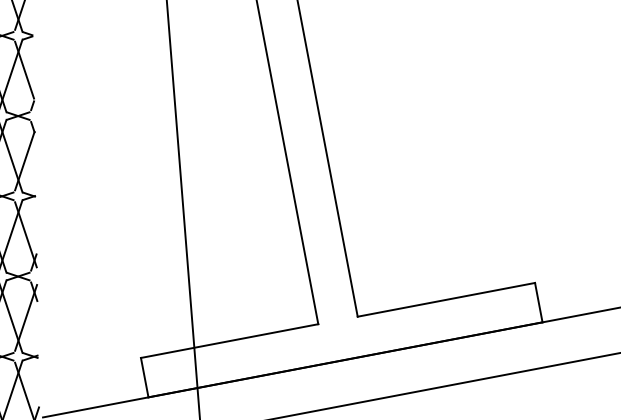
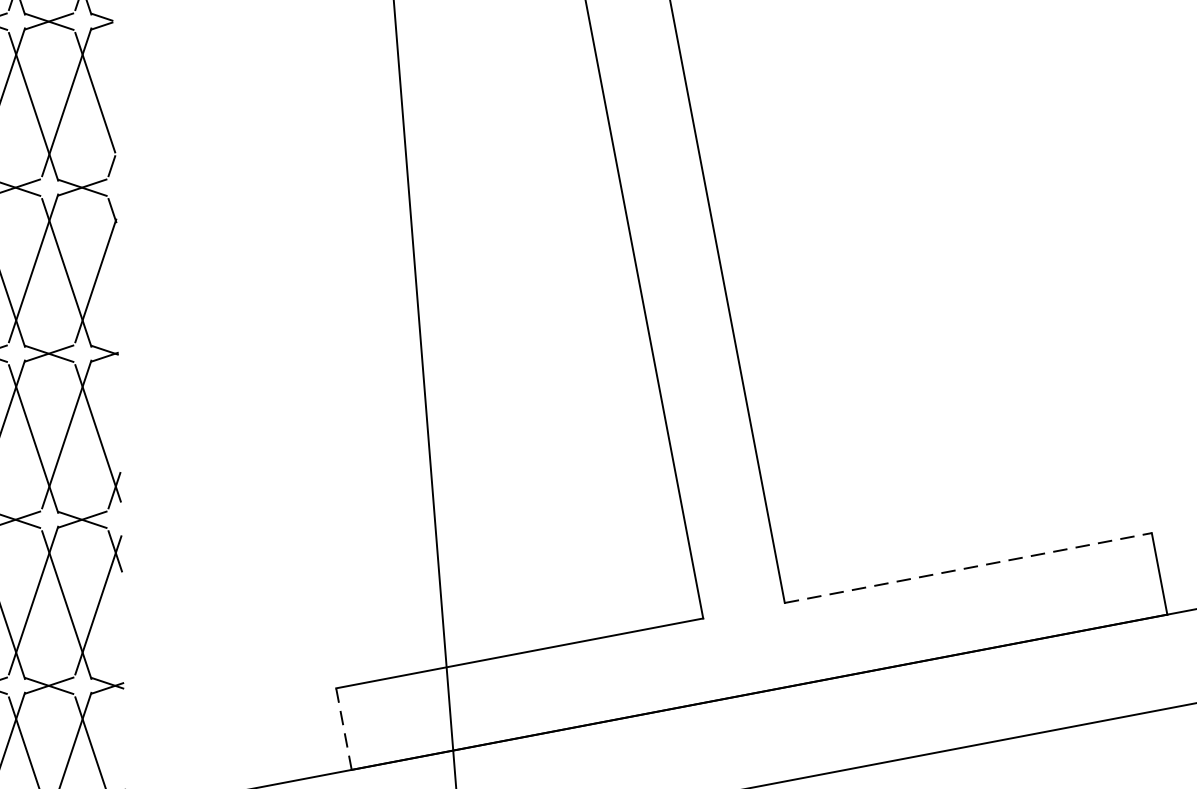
line: (446, 299) -> (968, 567), solid -> dashed
line: (144, 377) -> (343, 728), solid -> dashed

